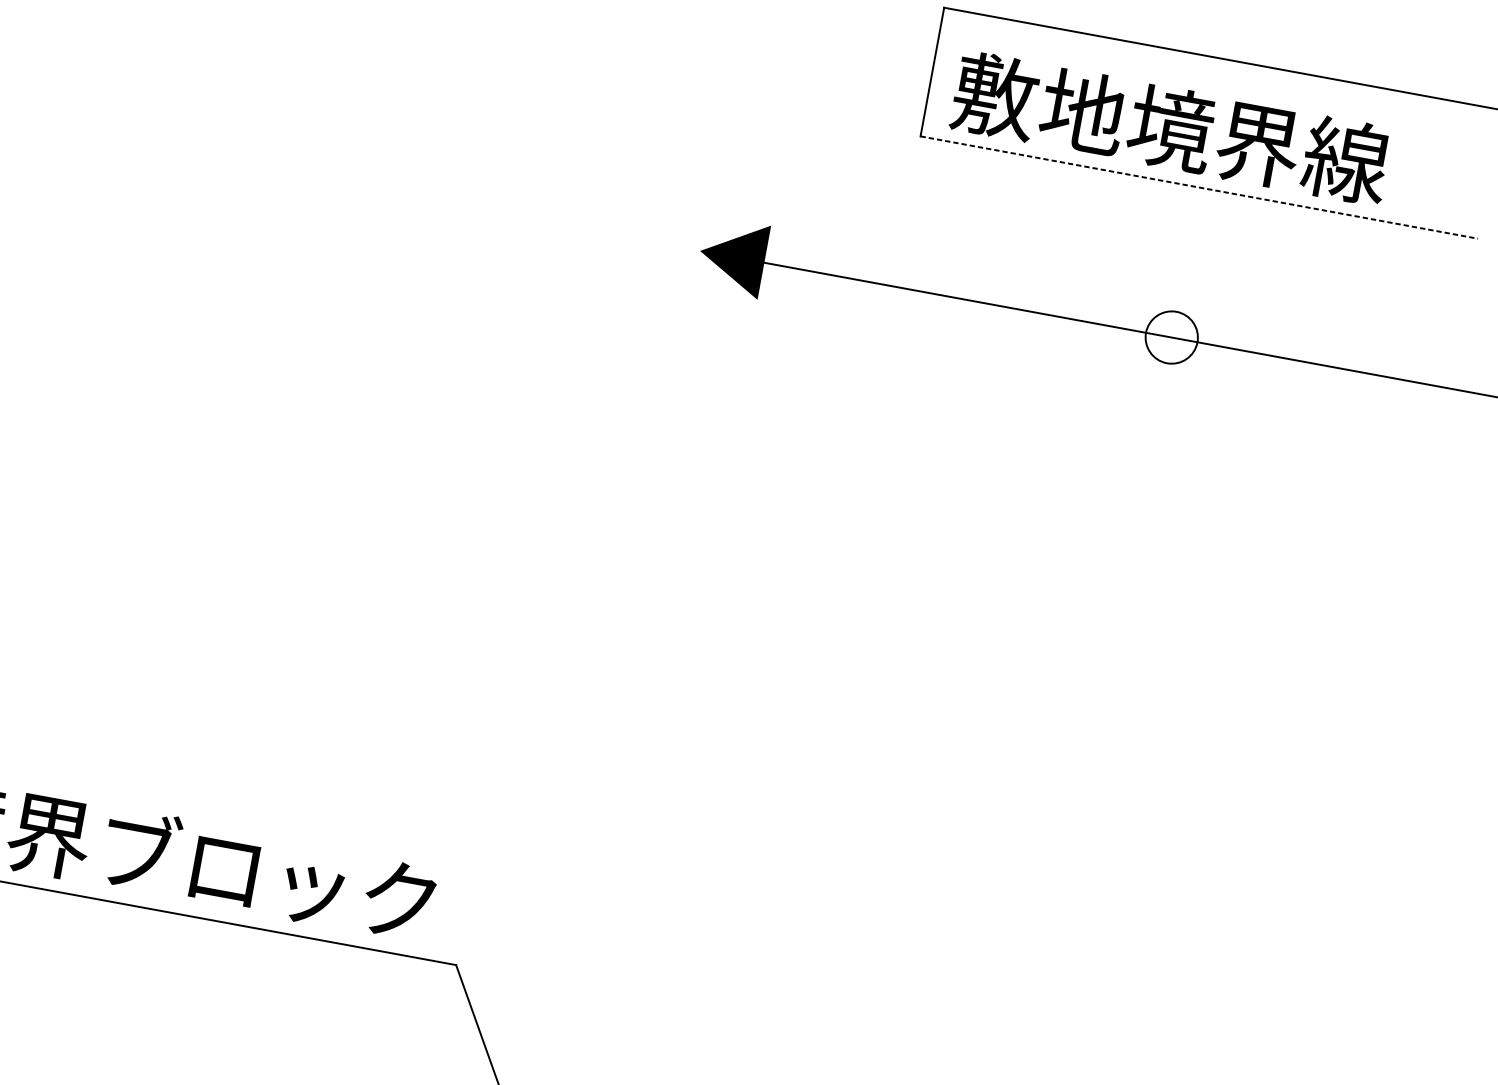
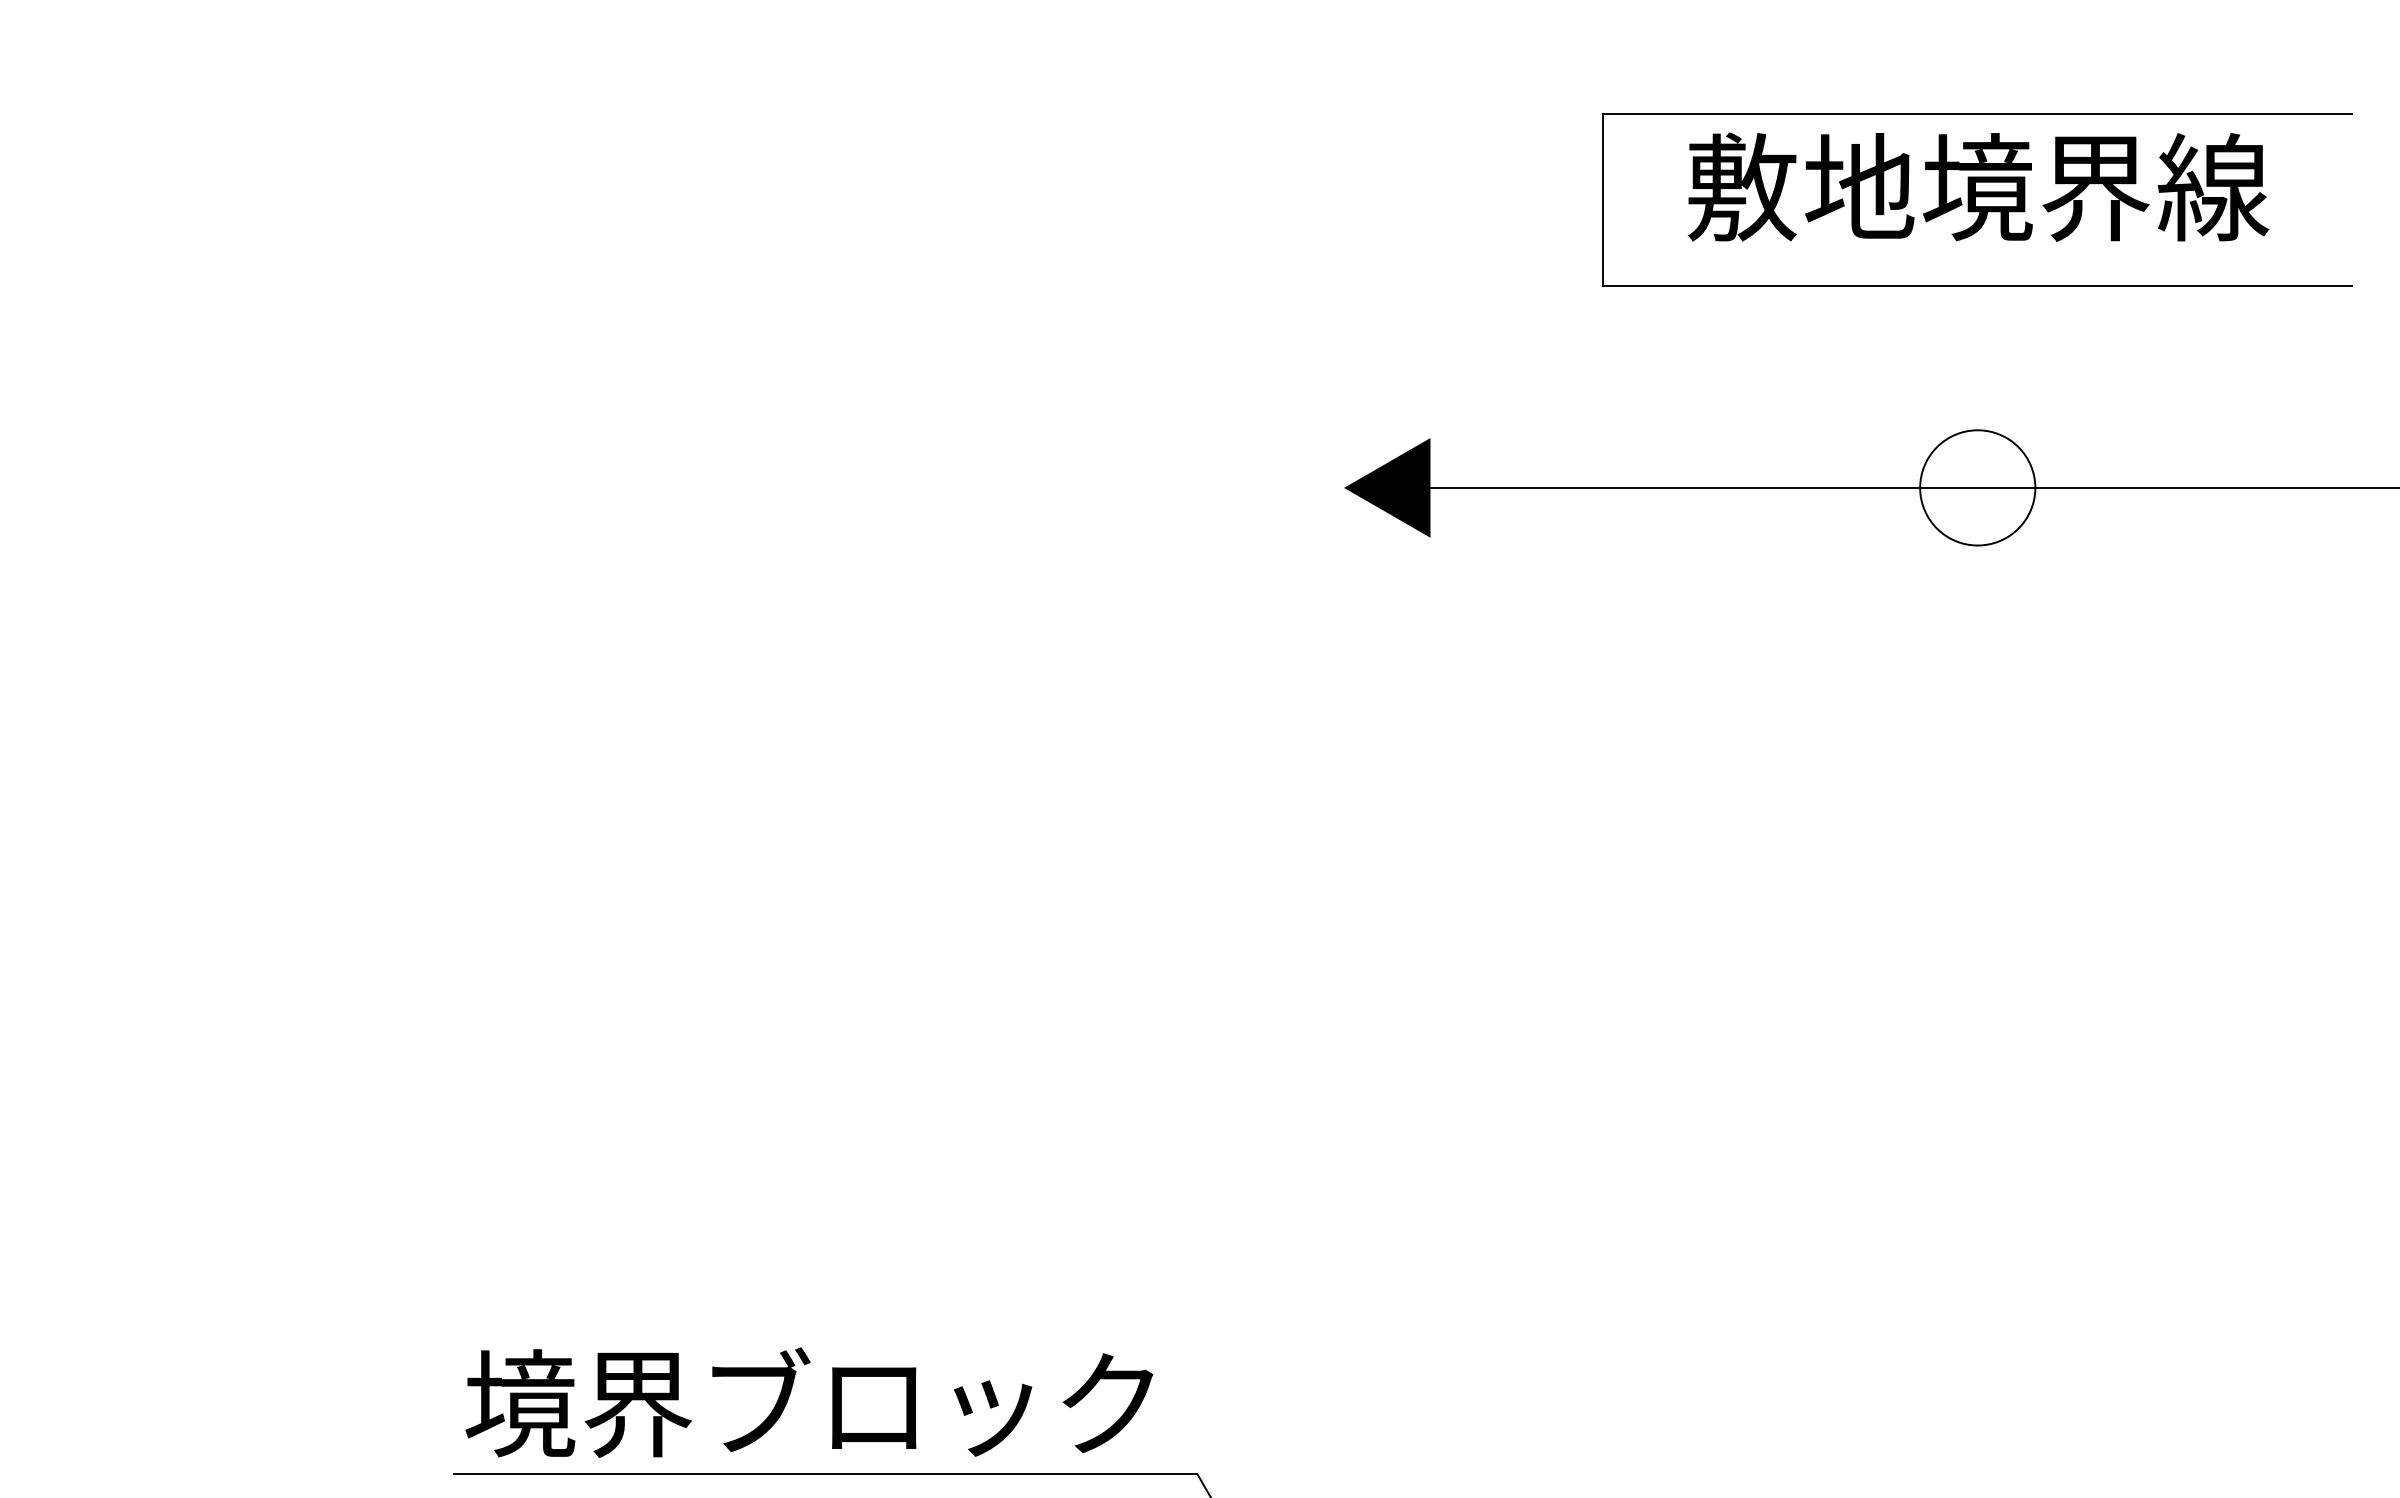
text: (1171, 127) -> (1978, 186), moved
line: (1199, 187) -> (1978, 286), dashed -> solid
circle: (1171, 337) -> (1977, 487), size x1.67

